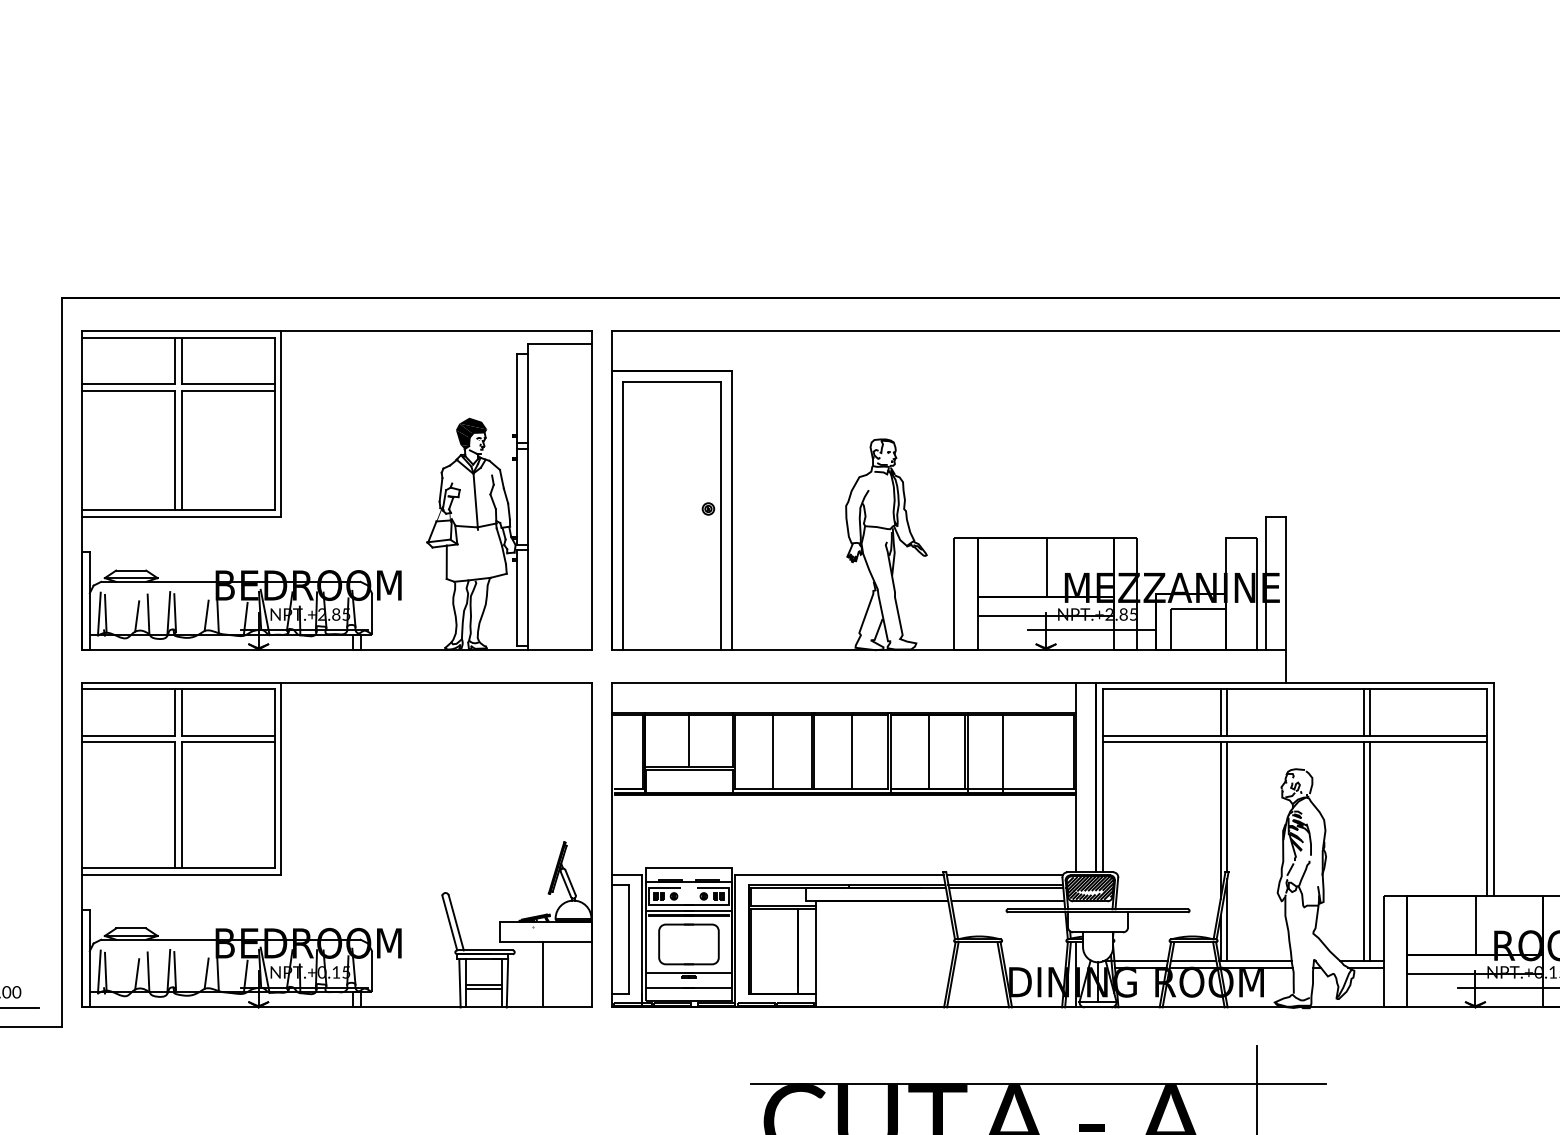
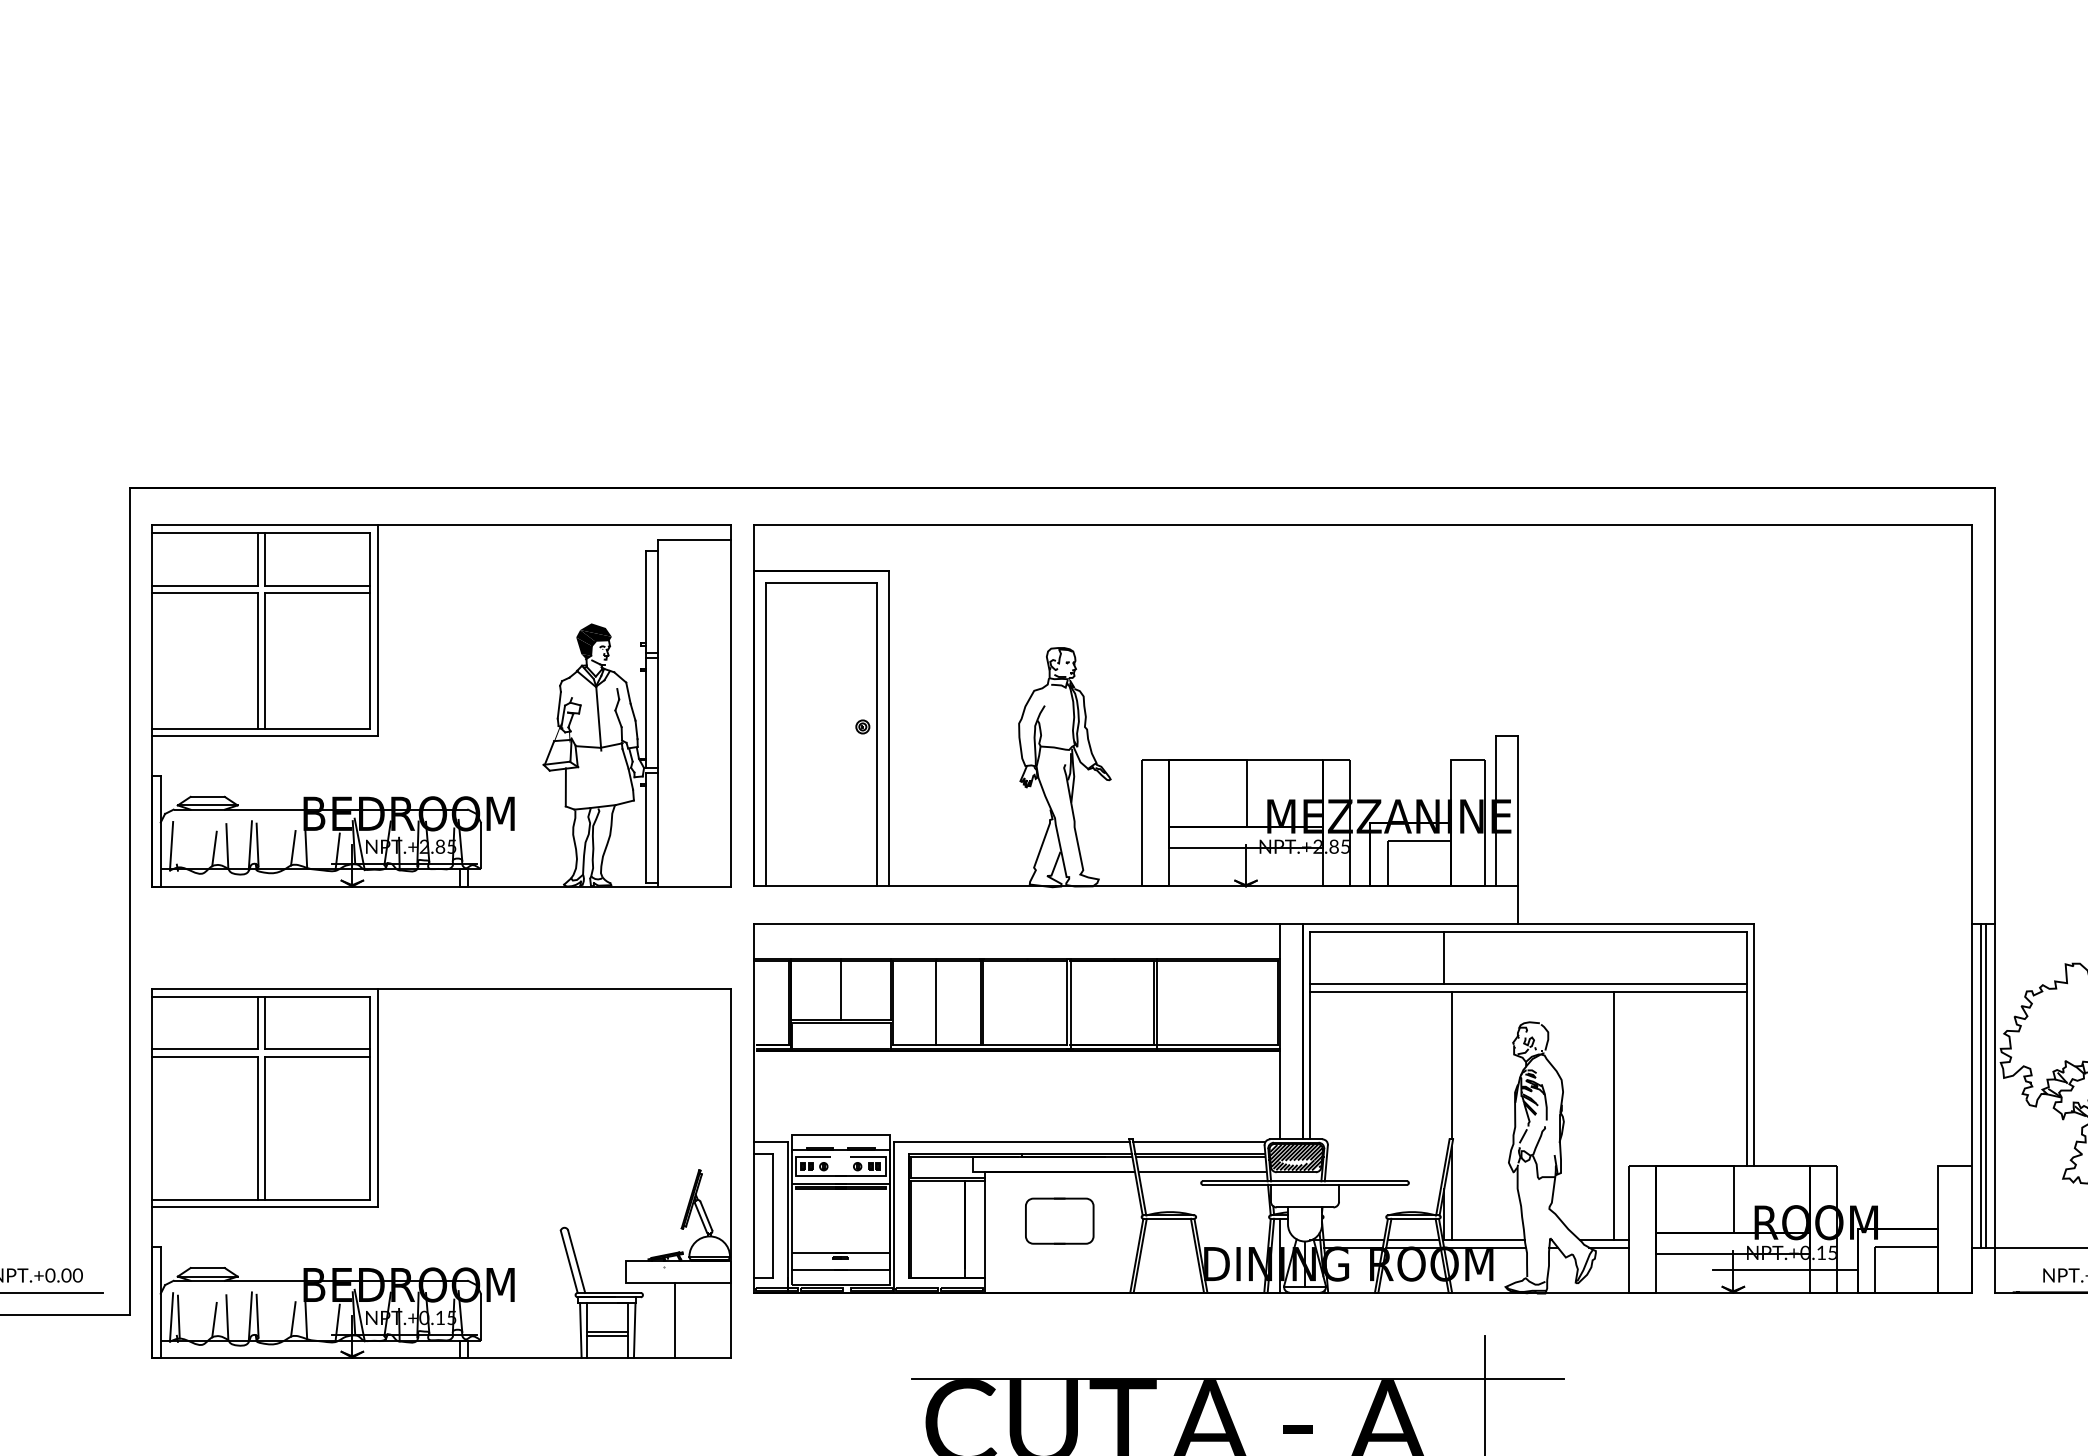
line: (105, 613) -> (178, 845), removed
line: (1091, 630) -> (1297, 864), removed
line: (1227, 712) -> (1451, 957), removed
line: (1363, 712) -> (1606, 957), removed
line: (1369, 712) -> (1613, 957), removed
line: (852, 751) -> (1026, 1002), removed
line: (929, 751) -> (1113, 1002), removed
line: (1002, 754) -> (1196, 1005), removed
line: (1220, 820) -> (1444, 1080), removed
part: (337, 845) -> (441, 1173), moved
line: (1363, 851) -> (1606, 1115), removed
part: (688, 943) -> (1059, 1220), moved

